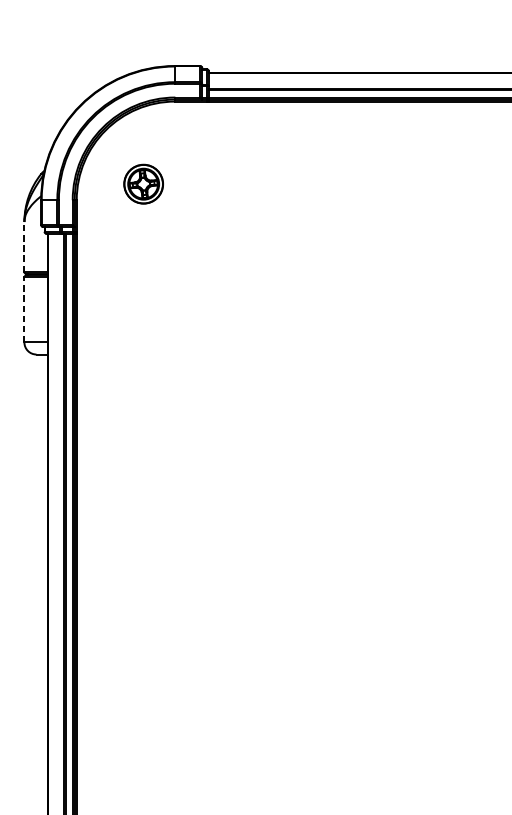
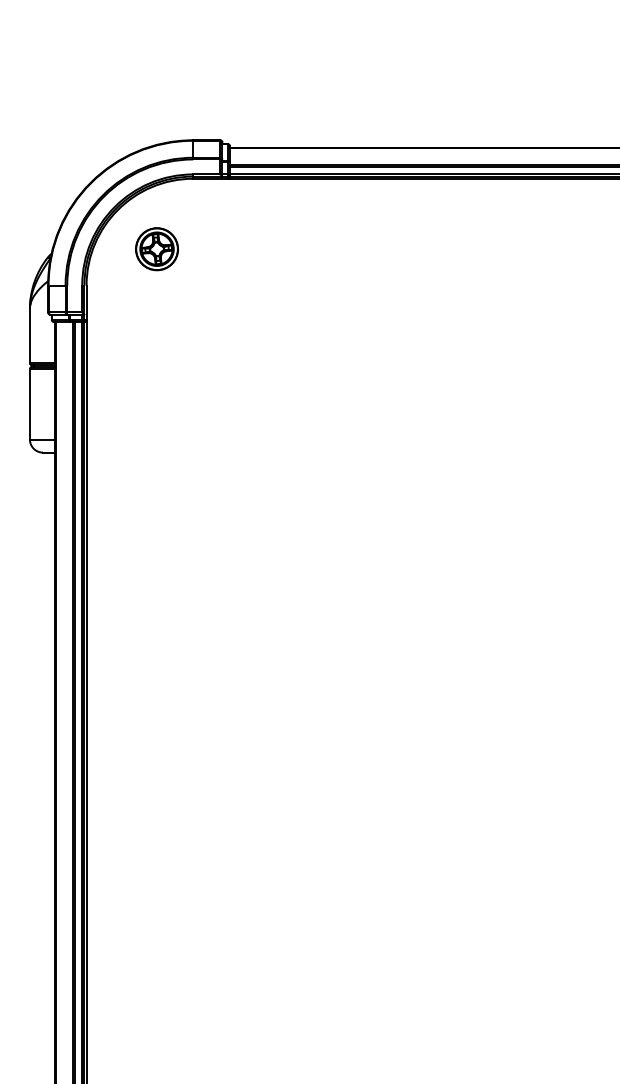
part: (143, 184) -> (156, 249), moved
line: (24, 246) -> (29, 335), dashed -> solid
line: (24, 309) -> (29, 403), dashed -> solid

